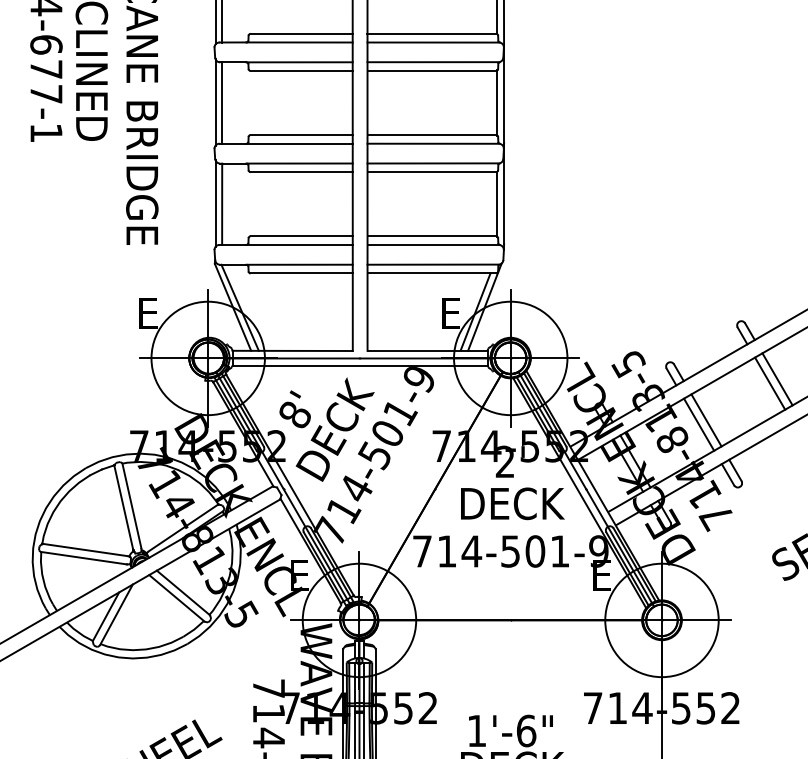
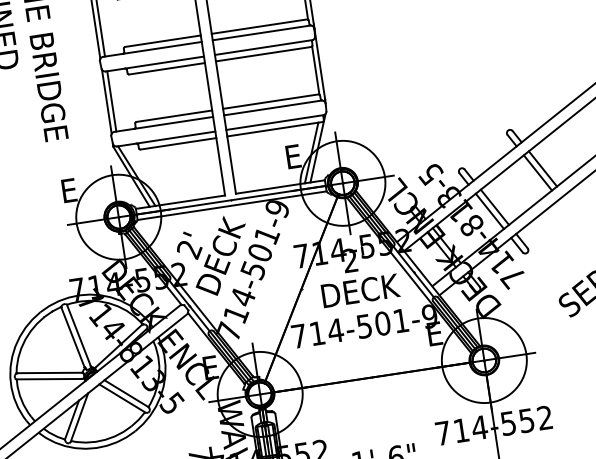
text: (295, 415) -> (189, 249), 8' -> 2'

